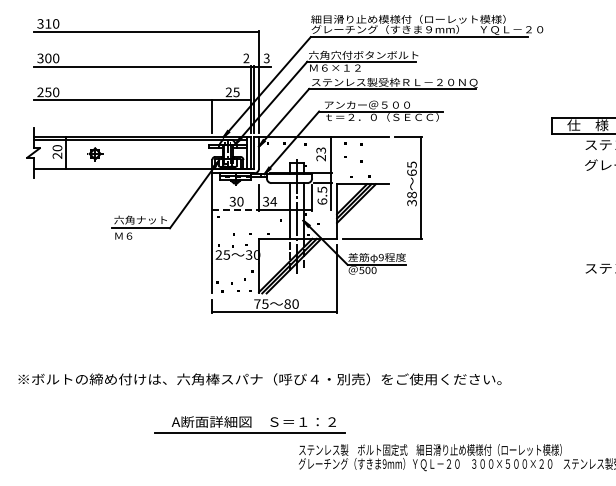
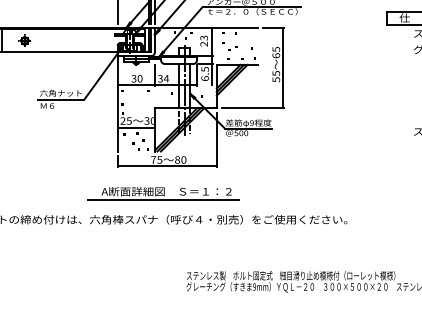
text: (411, 198) -> (275, 76), 38 -> 55
line: (236, 210) -> (136, 85), dashed -> solid
line: (235, 263) -> (136, 127), added
part: (249, 424) -> (163, 193), moved

